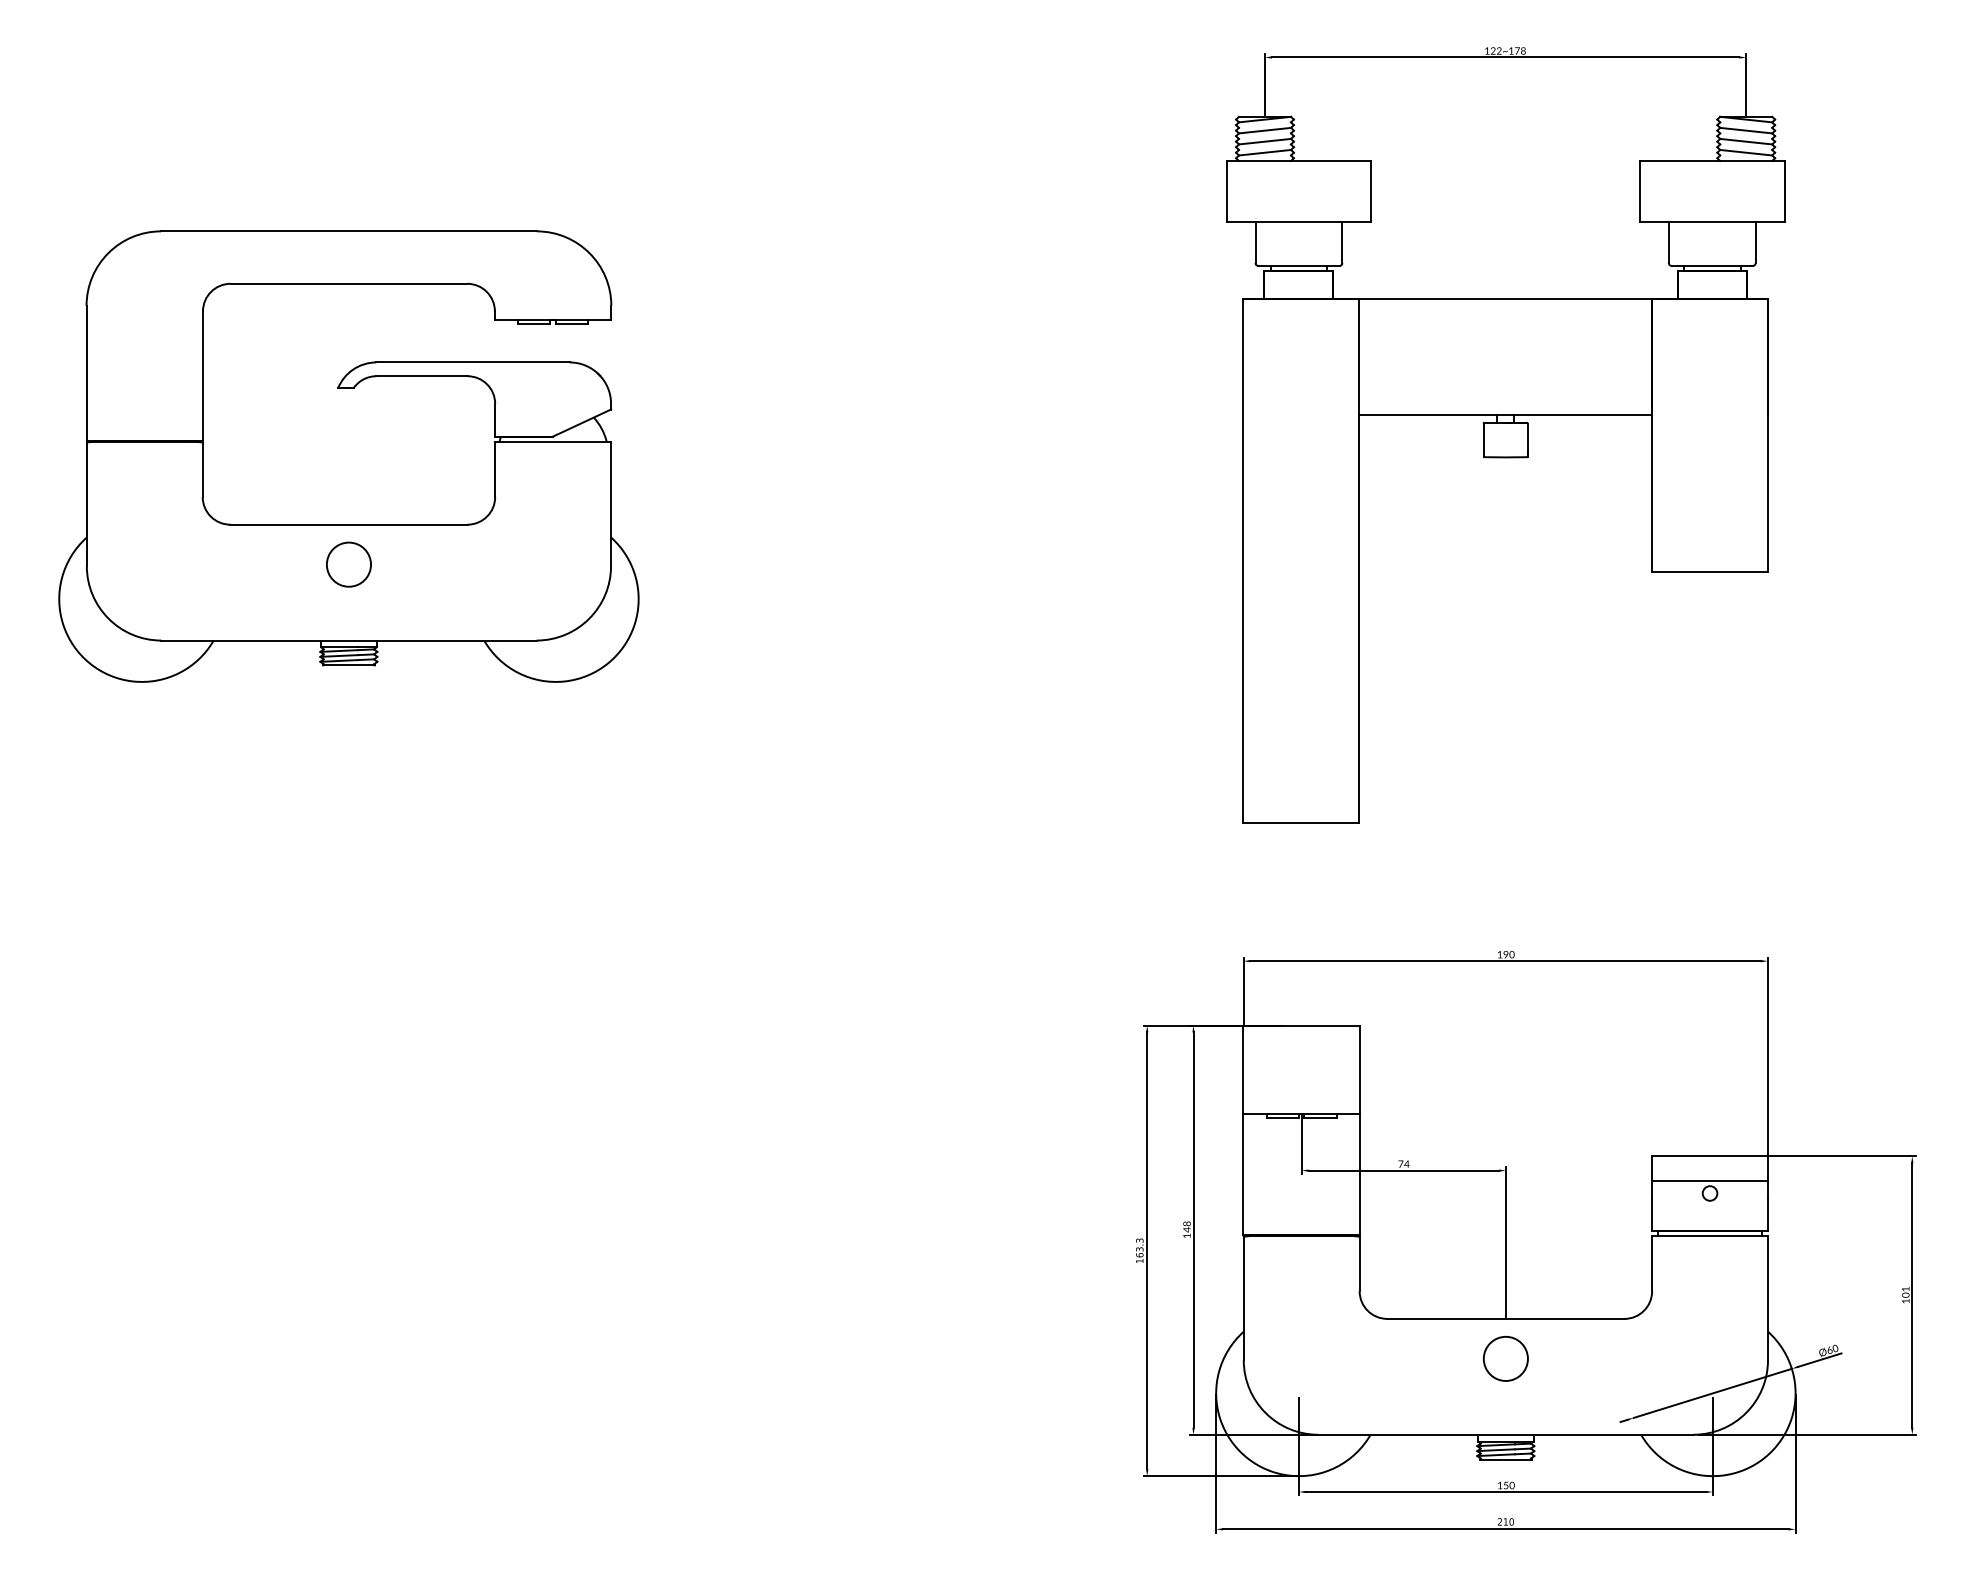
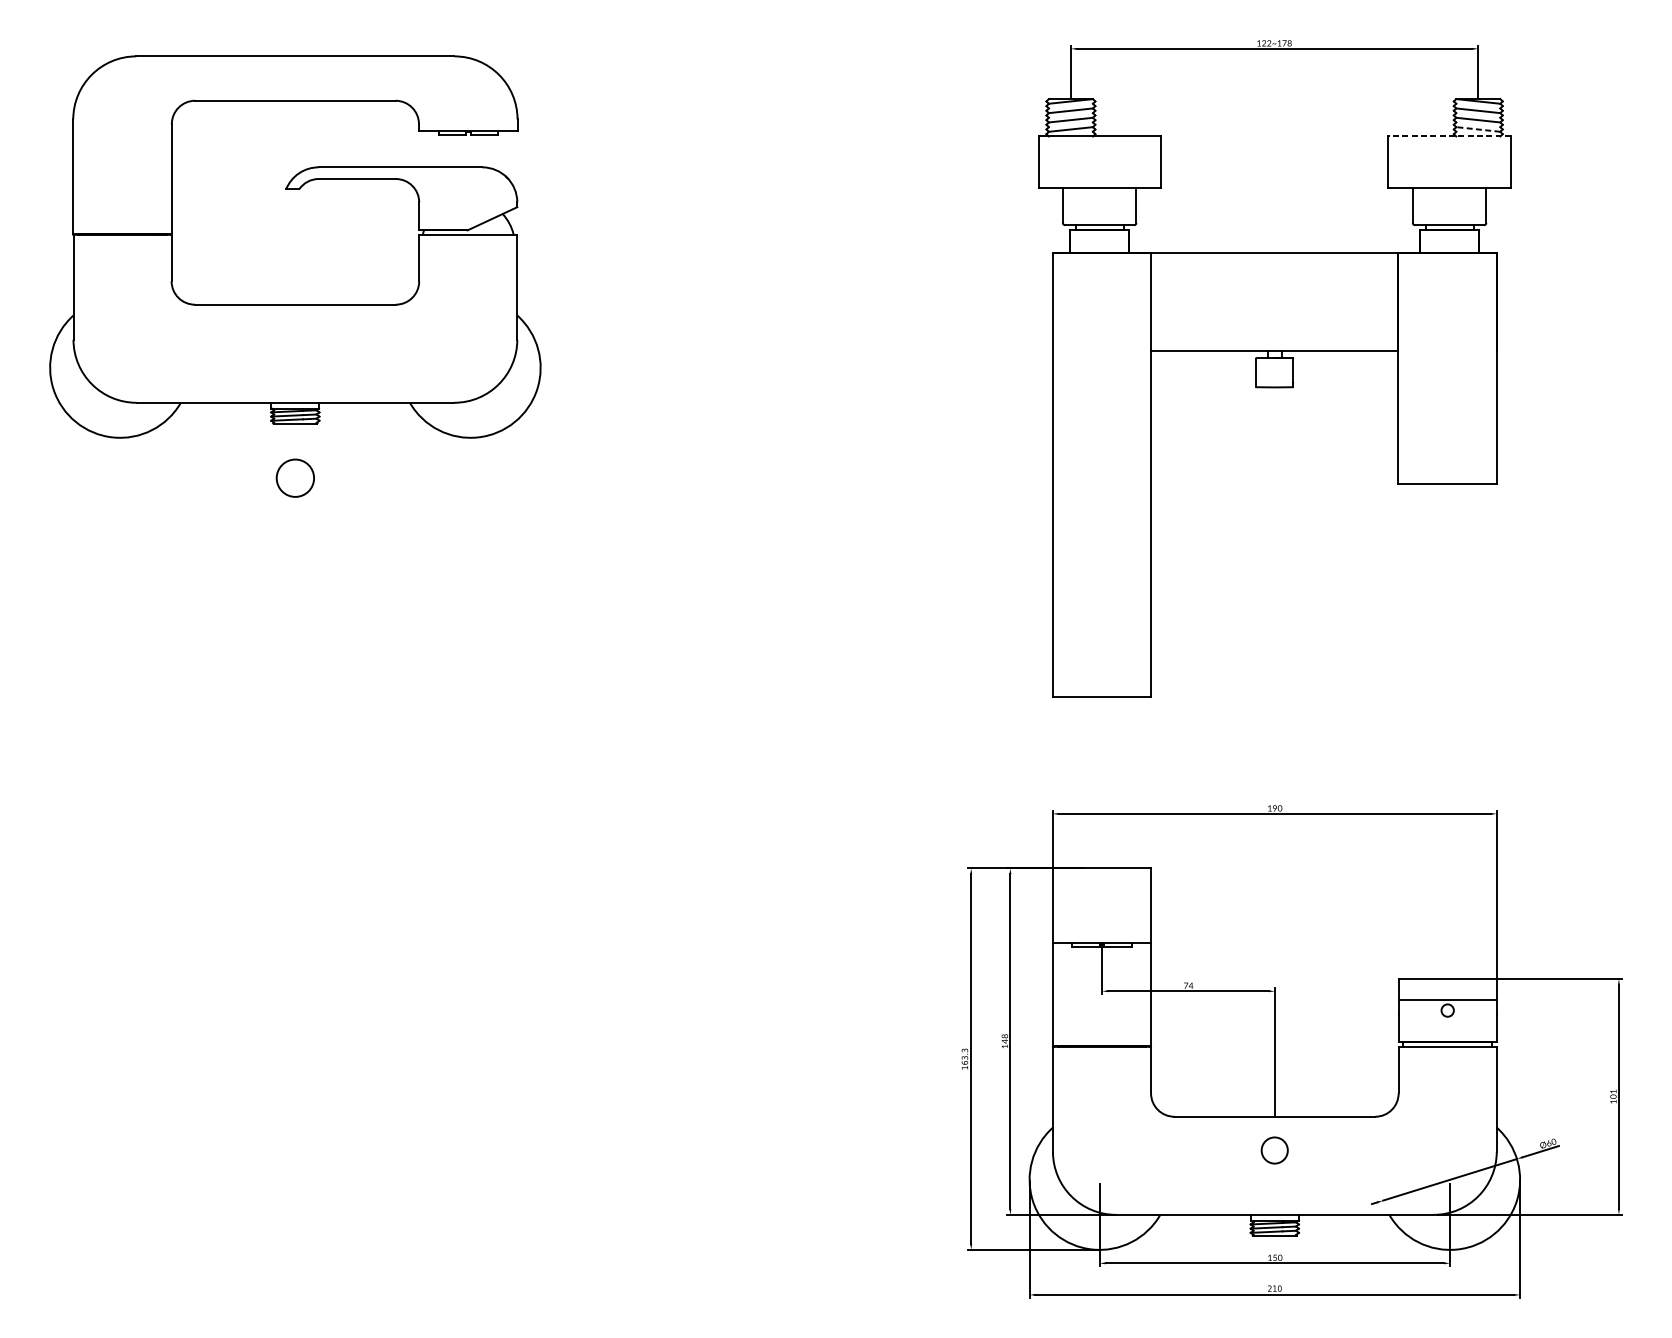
line: (1745, 152) -> (1477, 129), solid -> dashed
line: (1711, 161) -> (1448, 136), solid -> dashed
part: (348, 388) -> (295, 189), moved
circle: (1505, 1358) -> (1274, 1150), size x0.7

